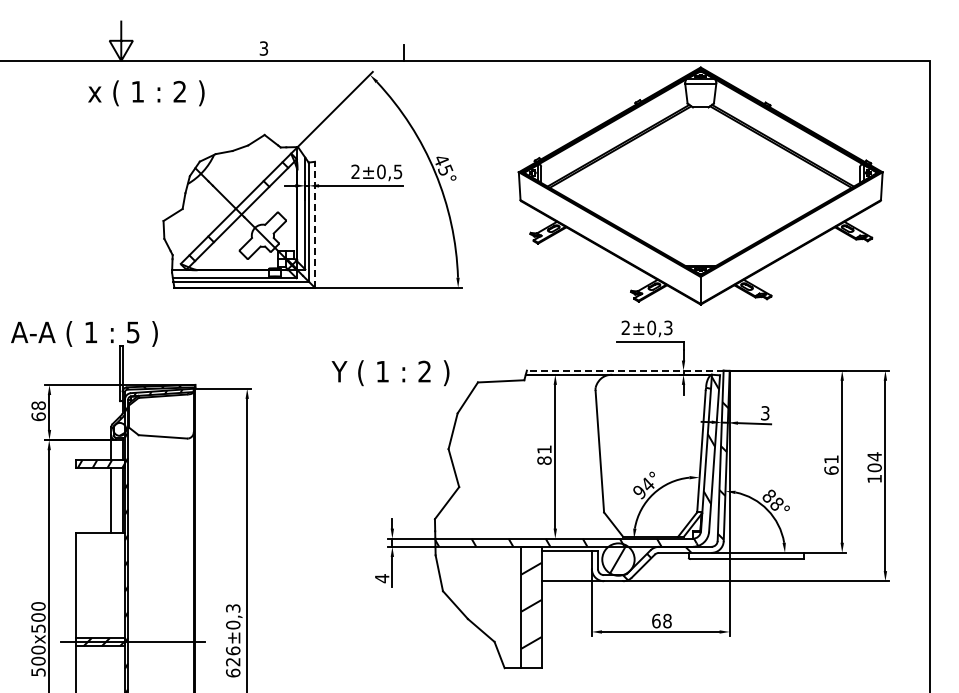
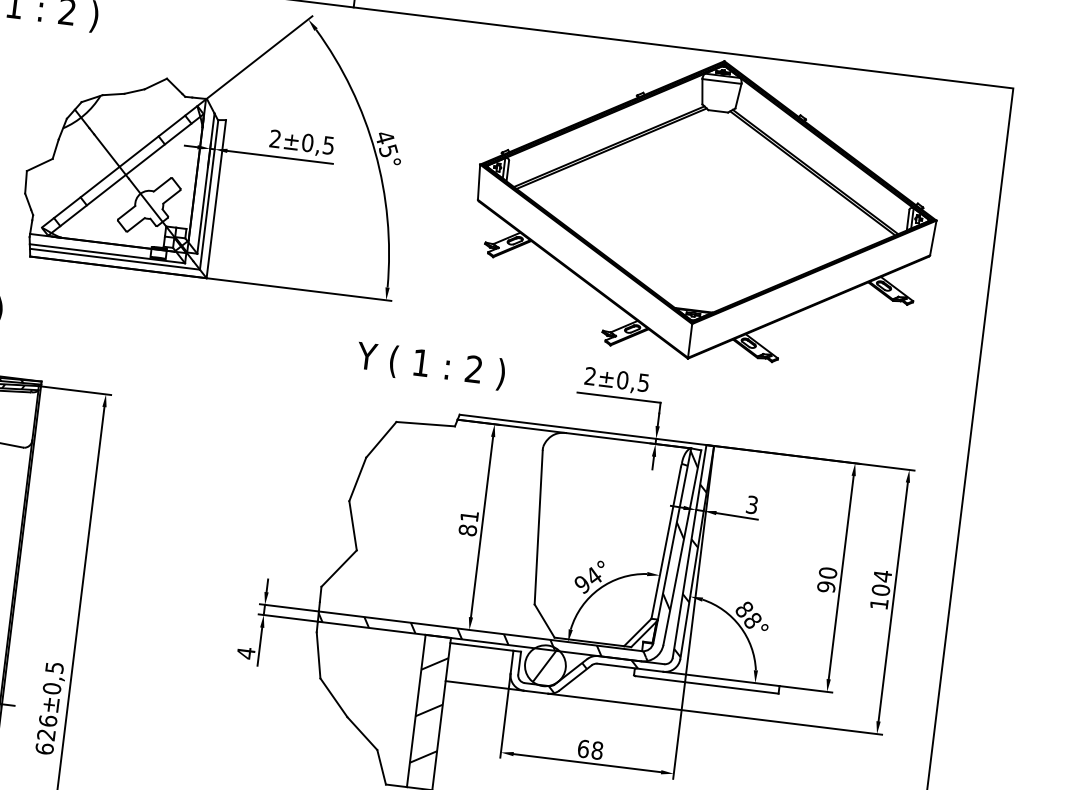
line: (315, 224) -> (216, 198), dashed -> solid
text: (668, 327) -> (643, 382), ±0,3 -> ±0,5
line: (624, 370) -> (582, 429), dashed -> solid
text: (390, 373) -> (430, 366), moved
text: (831, 464) -> (827, 579), 61 -> 90
text: (232, 608) -> (53, 667), ±0,3 -> ±0,5

